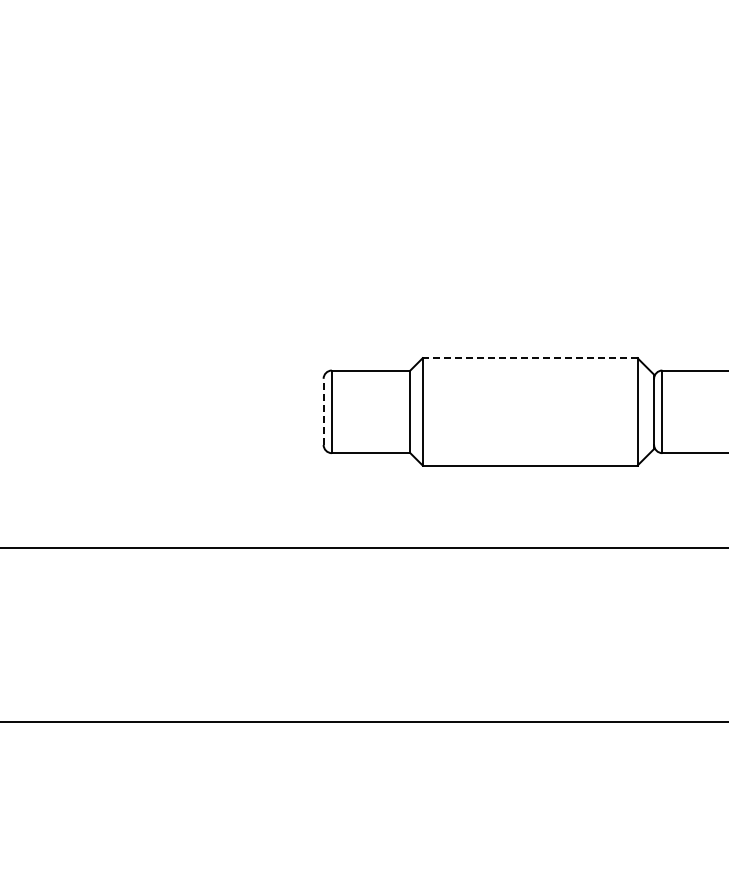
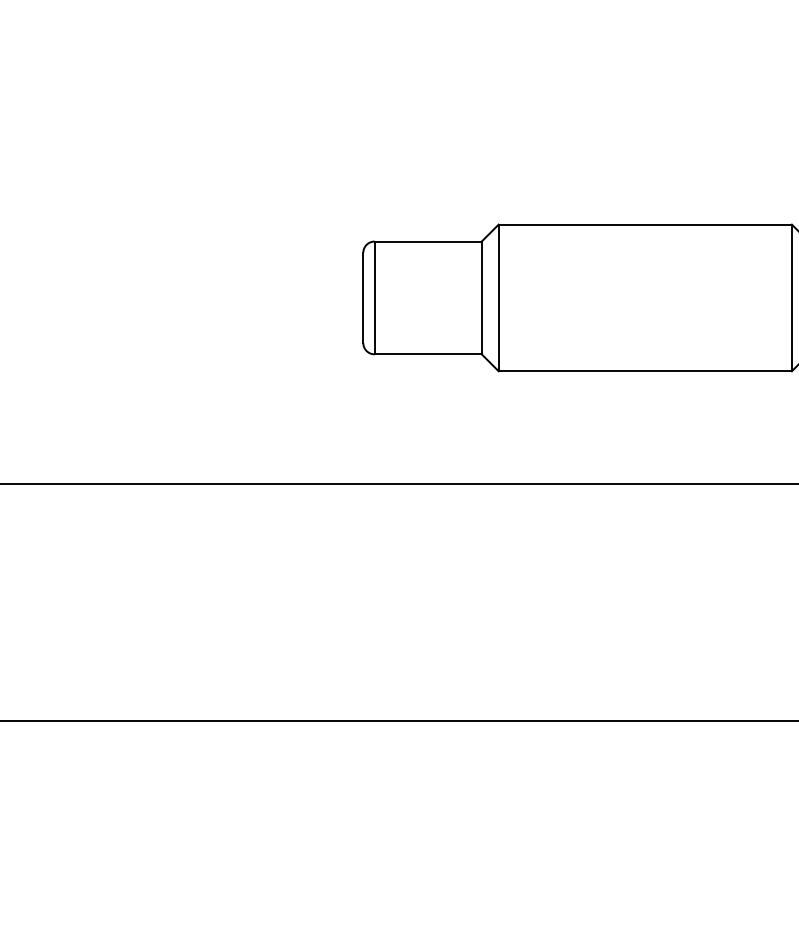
line: (529, 358) -> (644, 225), dashed -> solid
line: (323, 411) -> (363, 297), dashed -> solid

